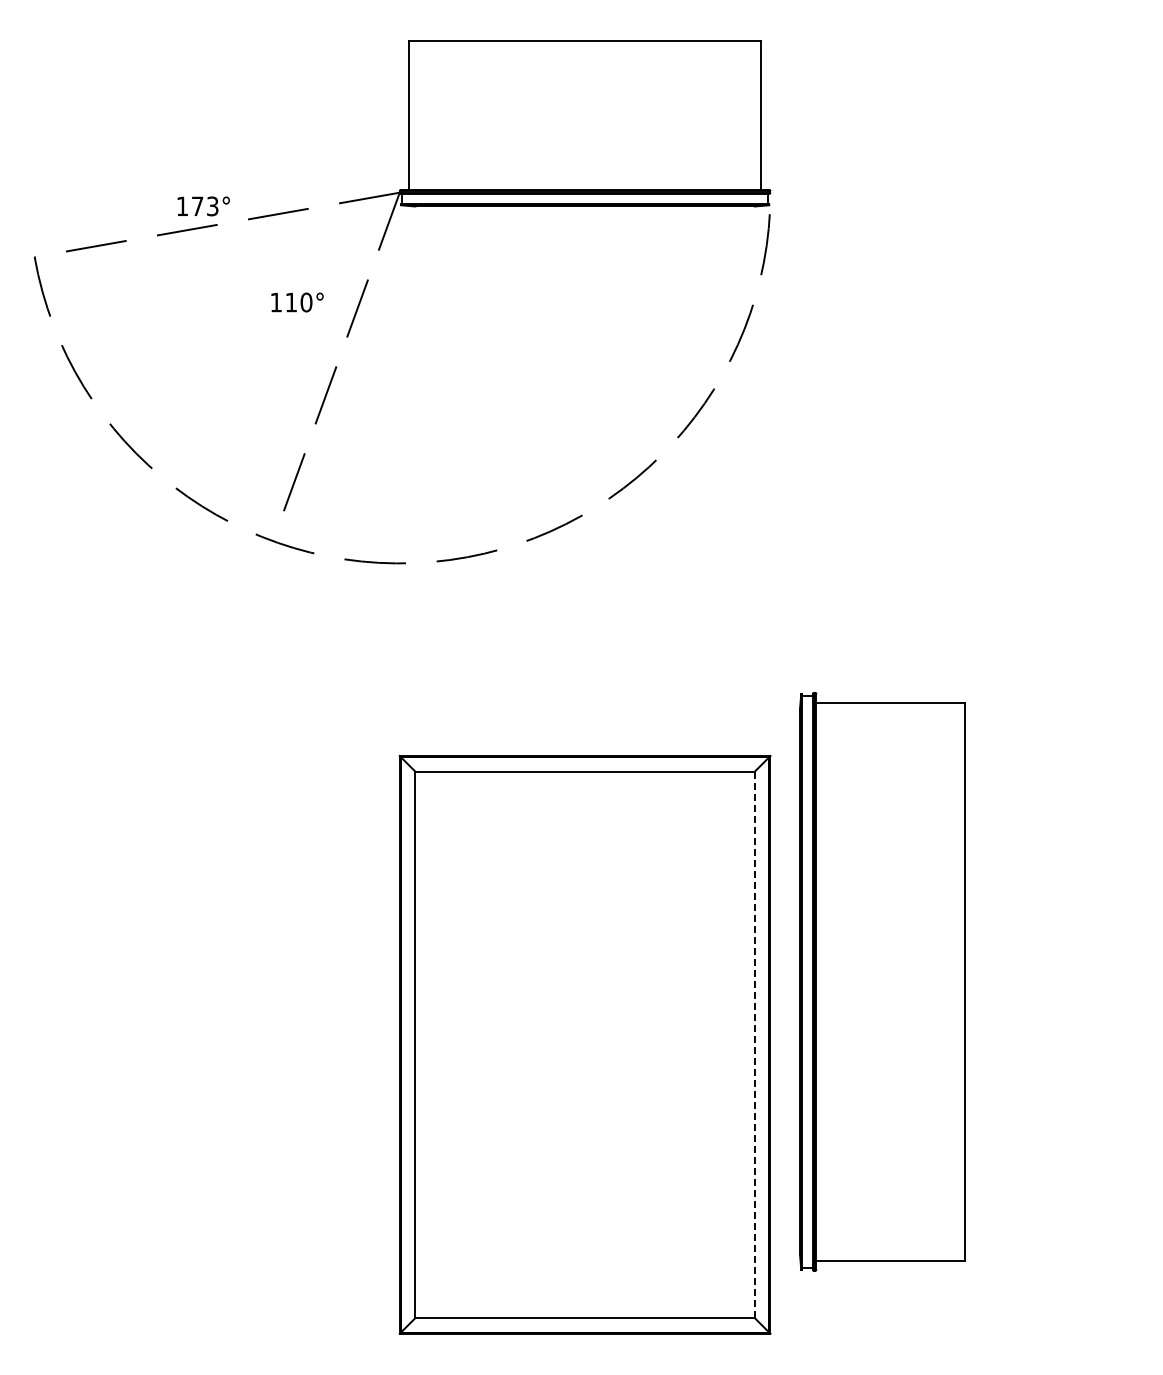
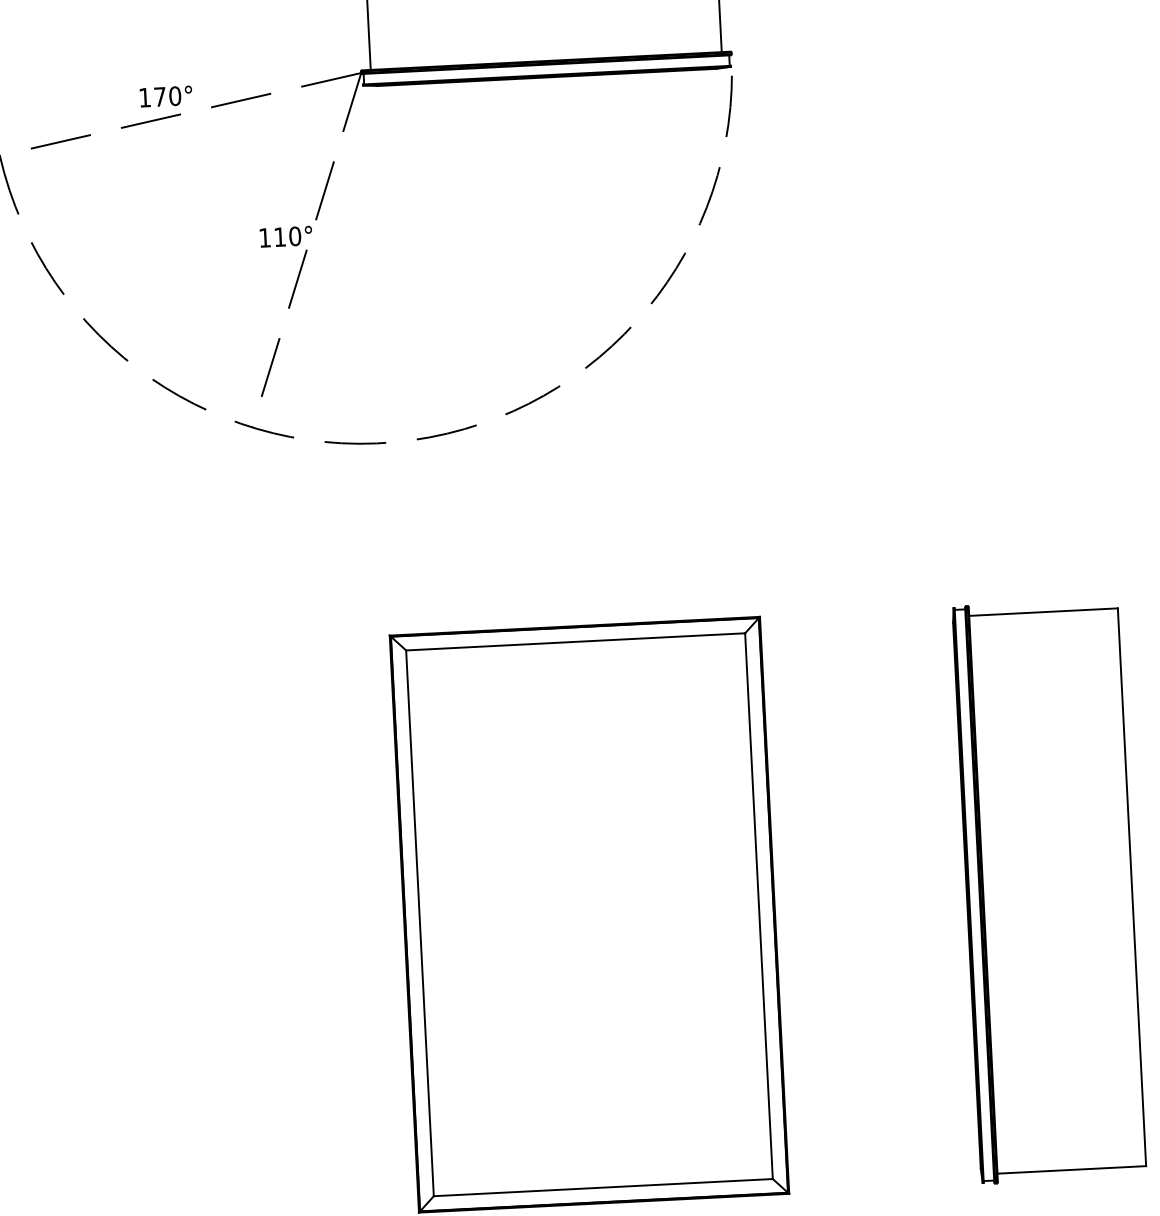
text: (212, 206) -> (174, 96), 173° -> 170°
text: (297, 302) -> (286, 236), moved
part: (882, 981) -> (1049, 891), moved
line: (754, 1044) -> (758, 905), dashed -> solid

